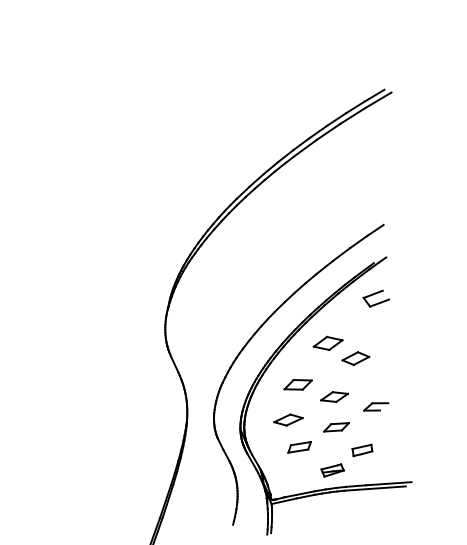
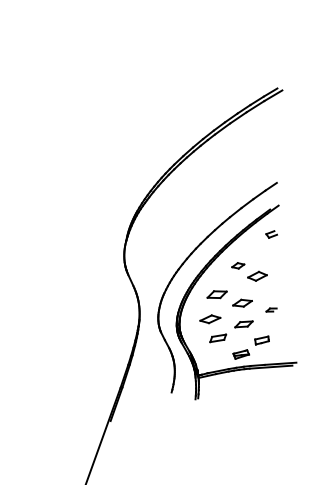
part: (375, 298) -> (271, 234), size x0.6
part: (328, 343) -> (238, 265), size x0.6
part: (375, 406) -> (271, 309), size x0.6

